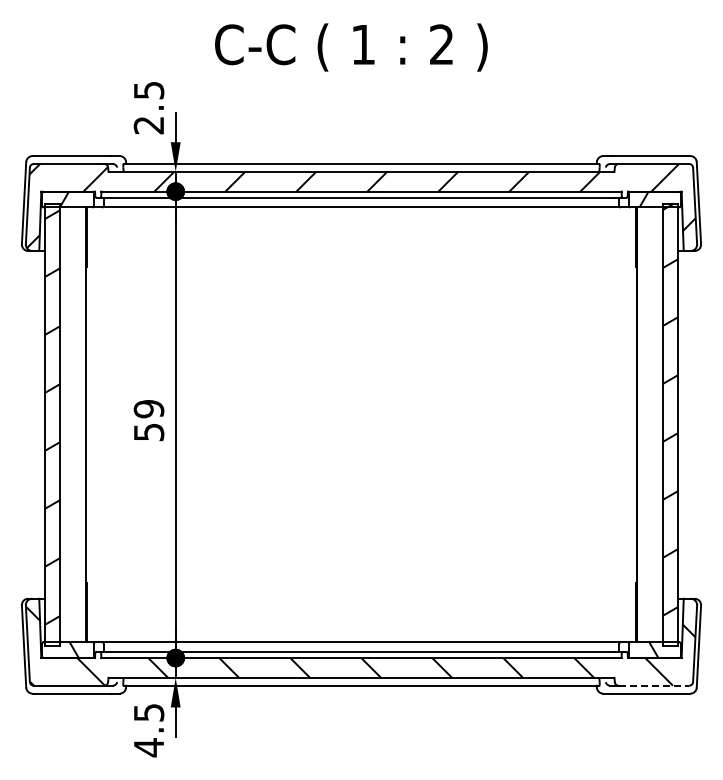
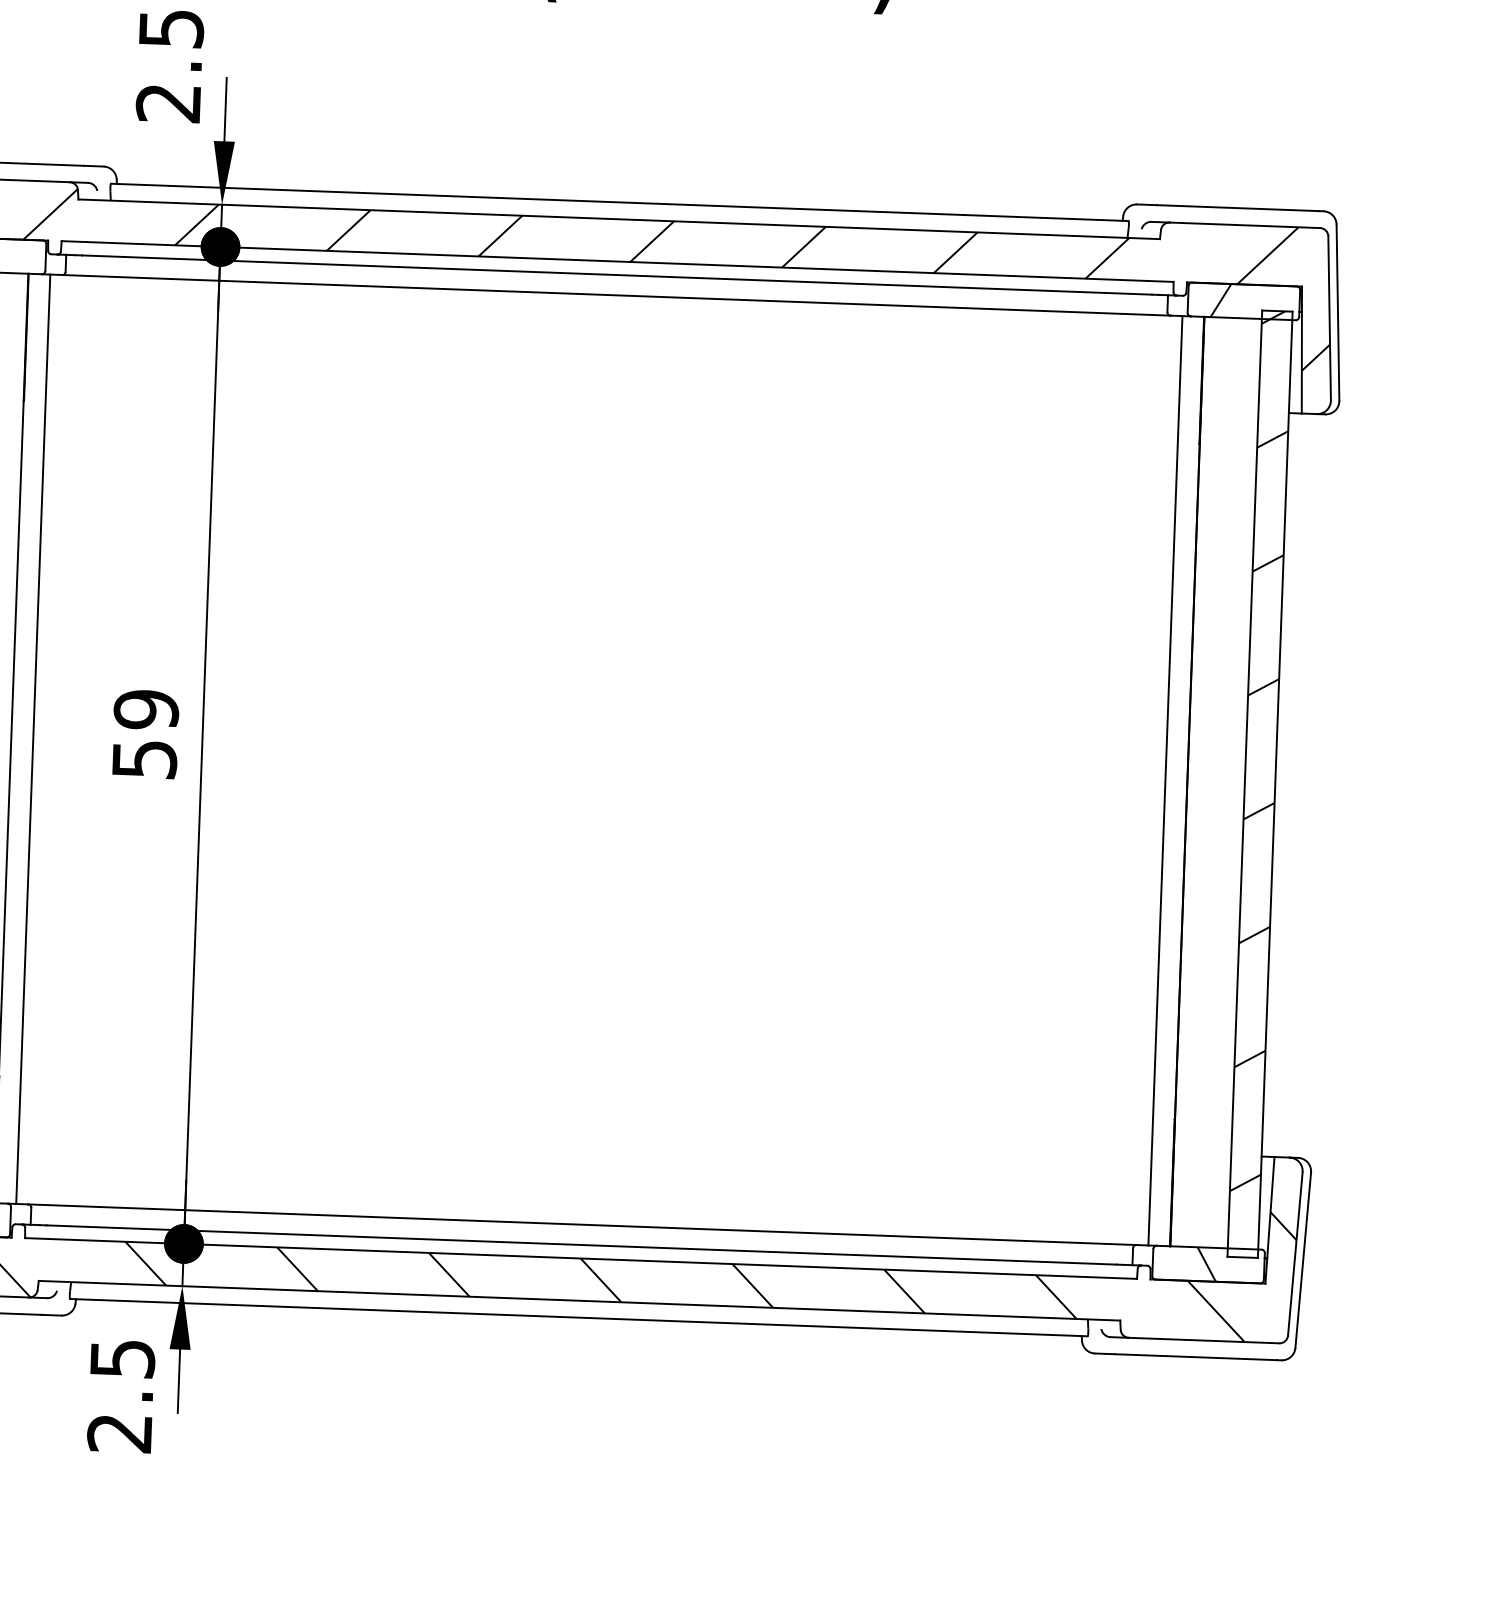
line: (96, 424) -> (32, 738), added
line: (626, 424) -> (1165, 780), added
line: (654, 685) -> (1205, 1340), dashed -> solid
text: (148, 747) -> (118, 1432), 4.5 -> 2.5

